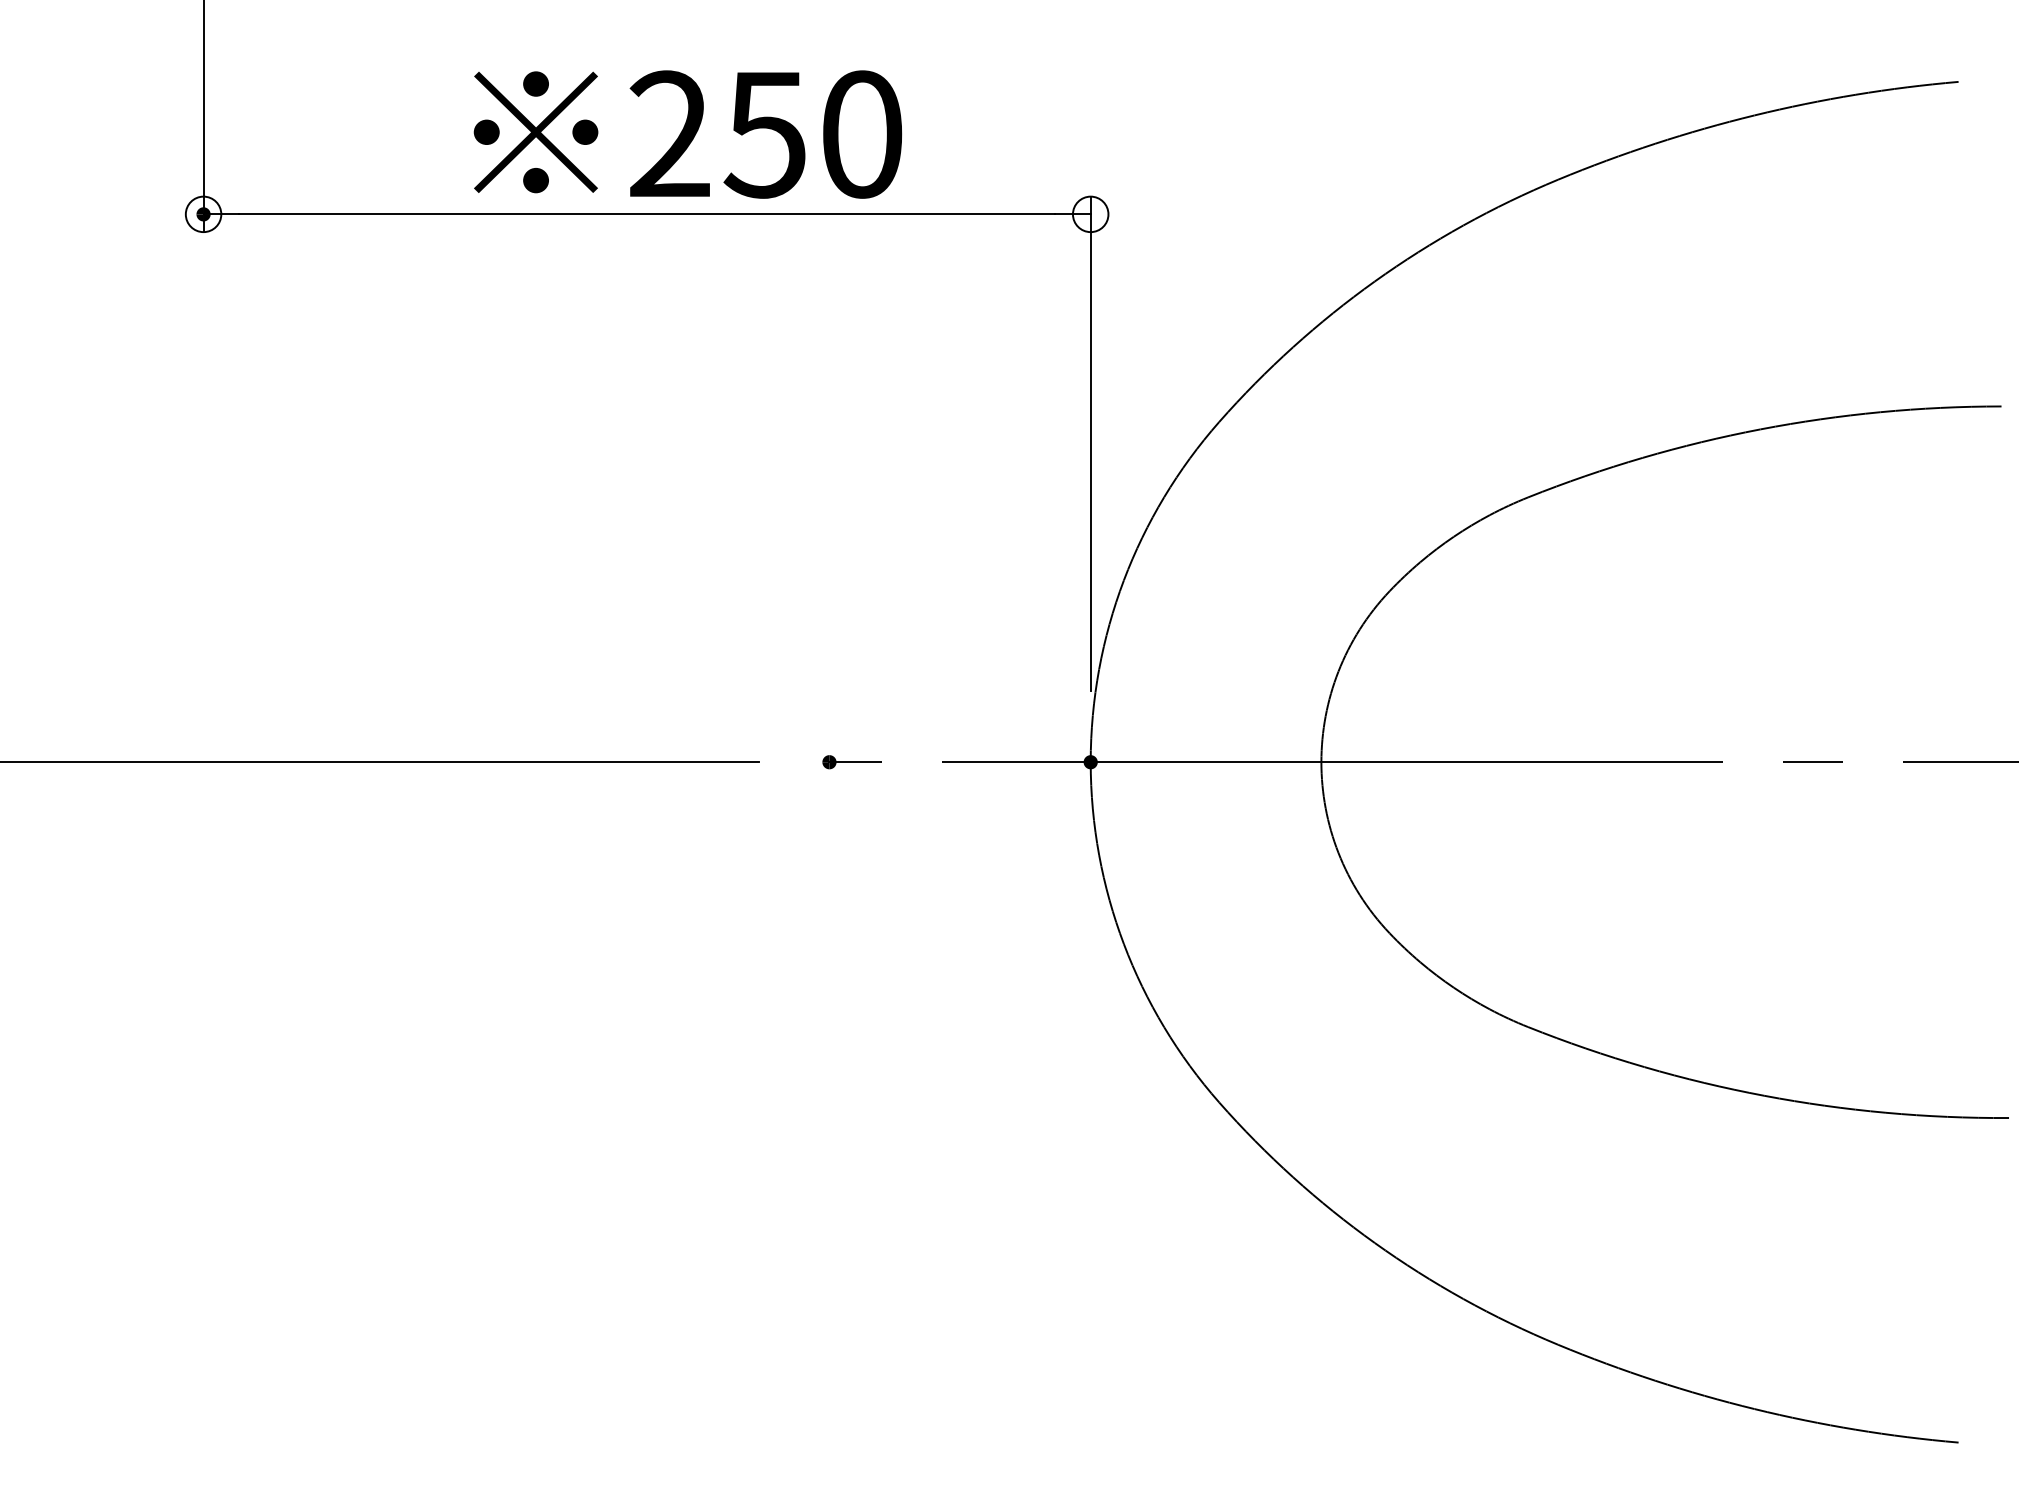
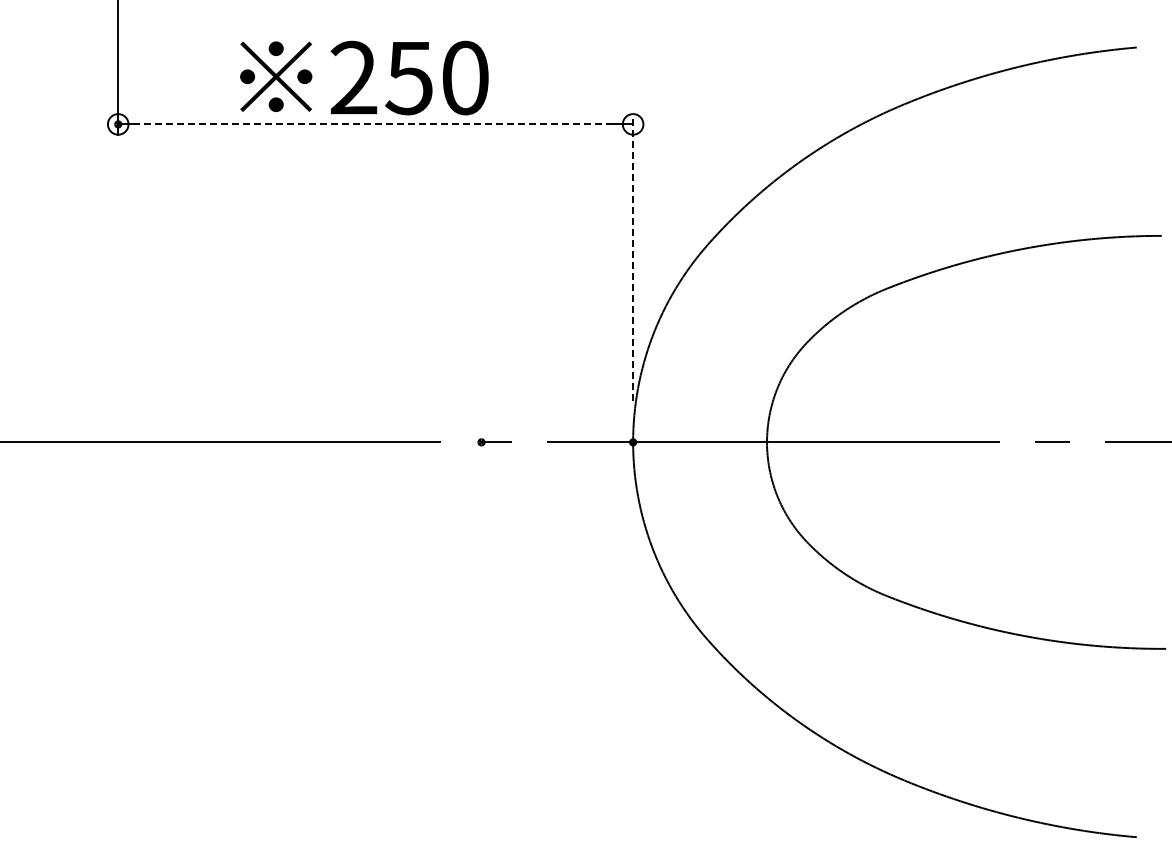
text: (688, 133) -> (364, 77), moved
line: (646, 214) -> (375, 124), solid -> dashed
line: (1091, 443) -> (633, 257), solid -> dashed

